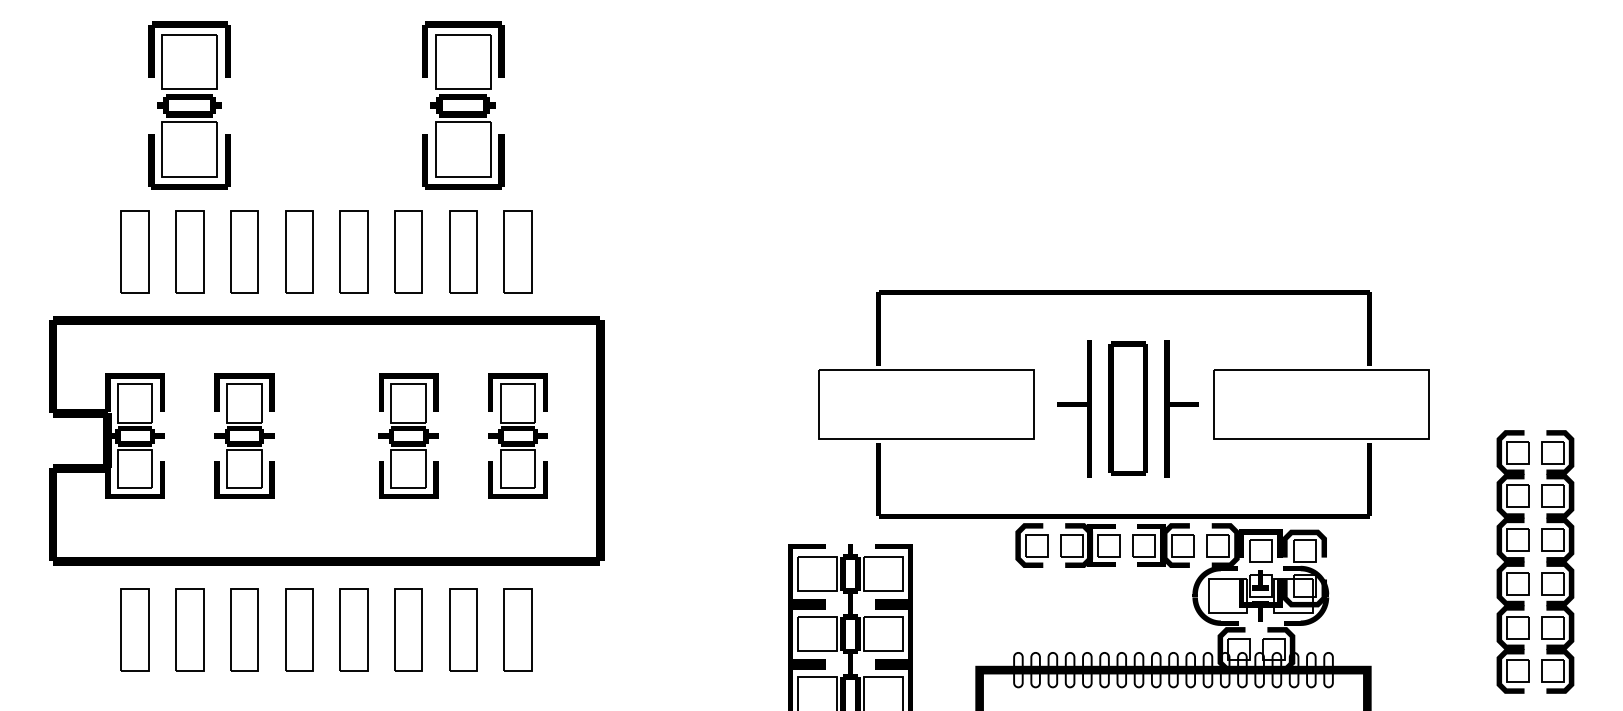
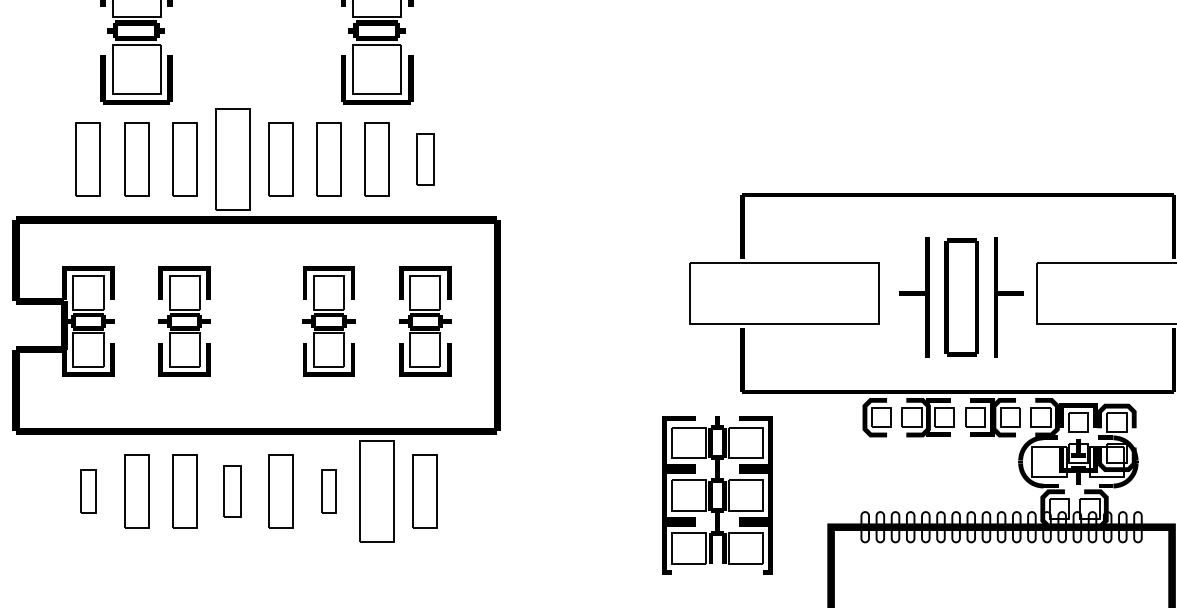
part: (299, 251) -> (233, 159), size x1.4
part: (517, 251) -> (424, 159), size x0.7
part: (134, 629) -> (87, 491), size x0.6
part: (299, 629) -> (233, 491), size x0.7
part: (408, 629) -> (328, 491), size x0.6
part: (463, 629) -> (377, 491), size x1.4

